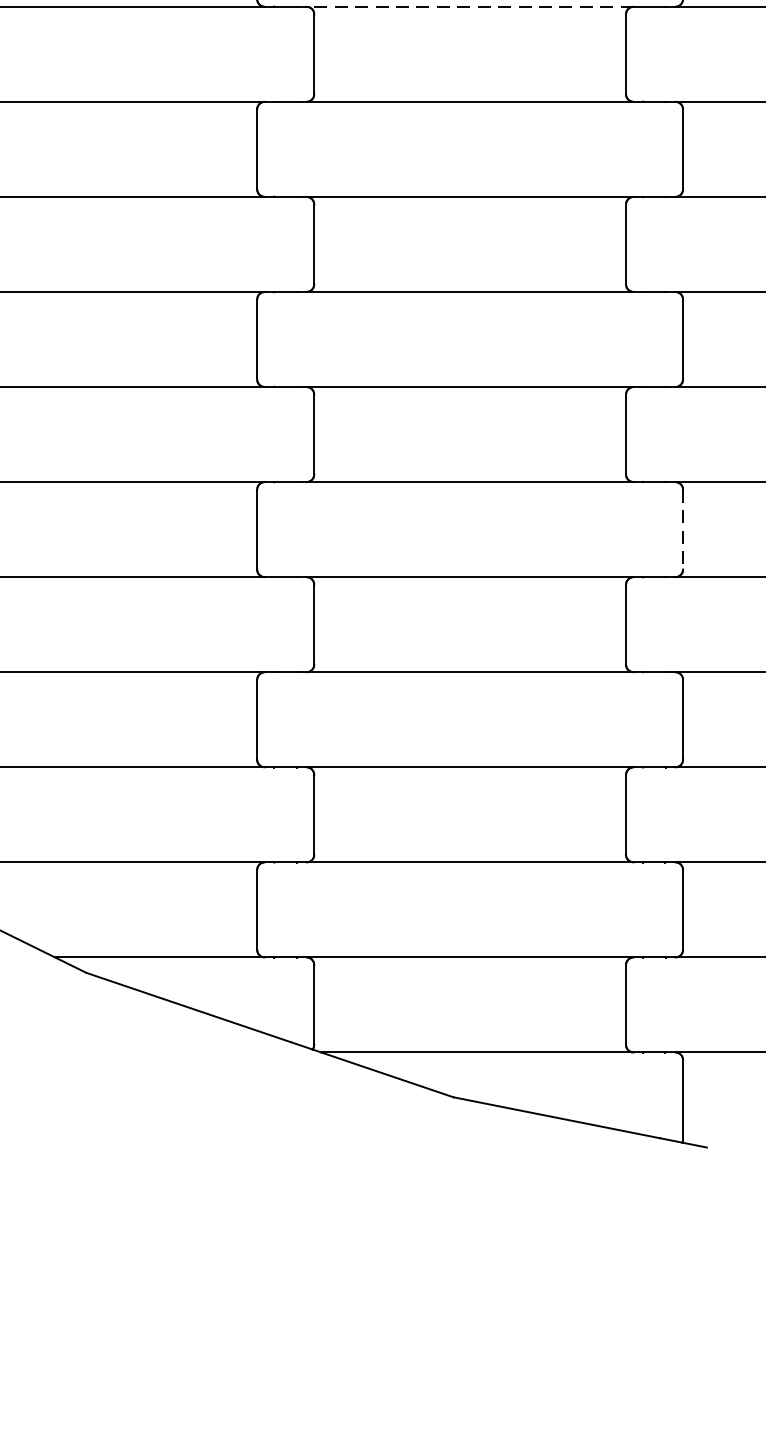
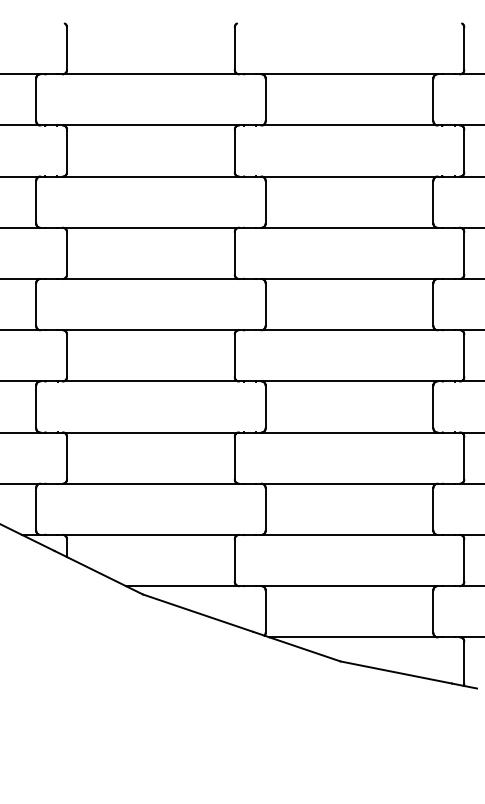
line: (470, 7) -> (349, 74), dashed -> solid
line: (683, 530) -> (464, 356), dashed -> solid

